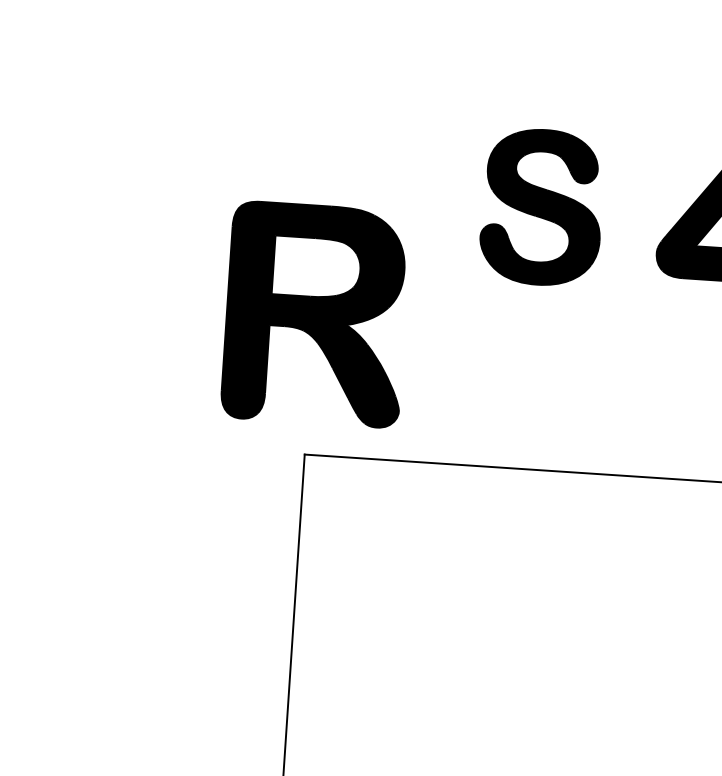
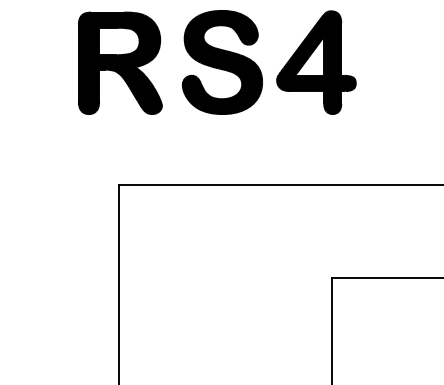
part: (540, 207) -> (221, 62), size x1.43
part: (316, 312) -> (120, 62), moved

